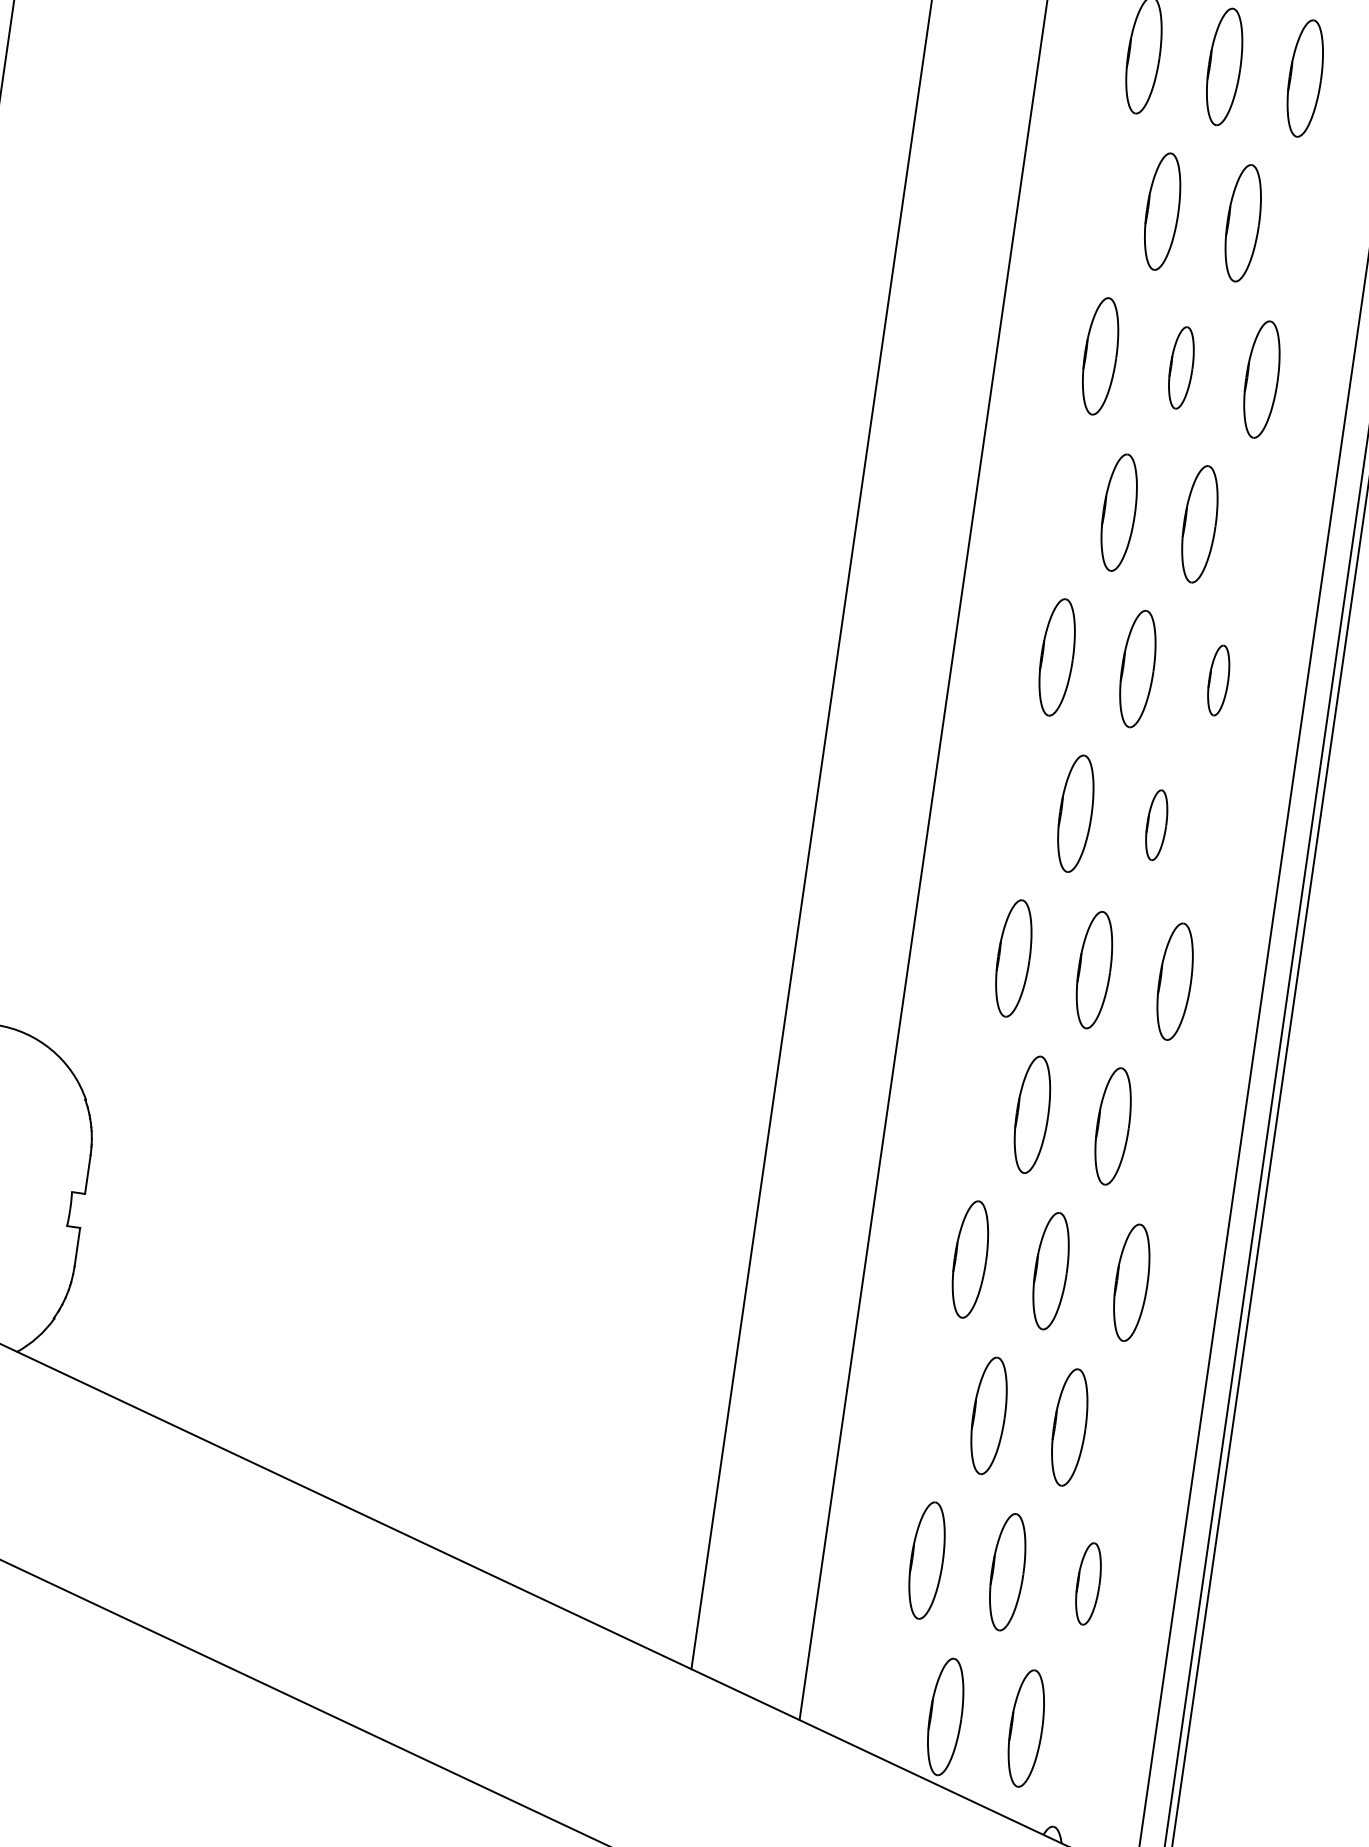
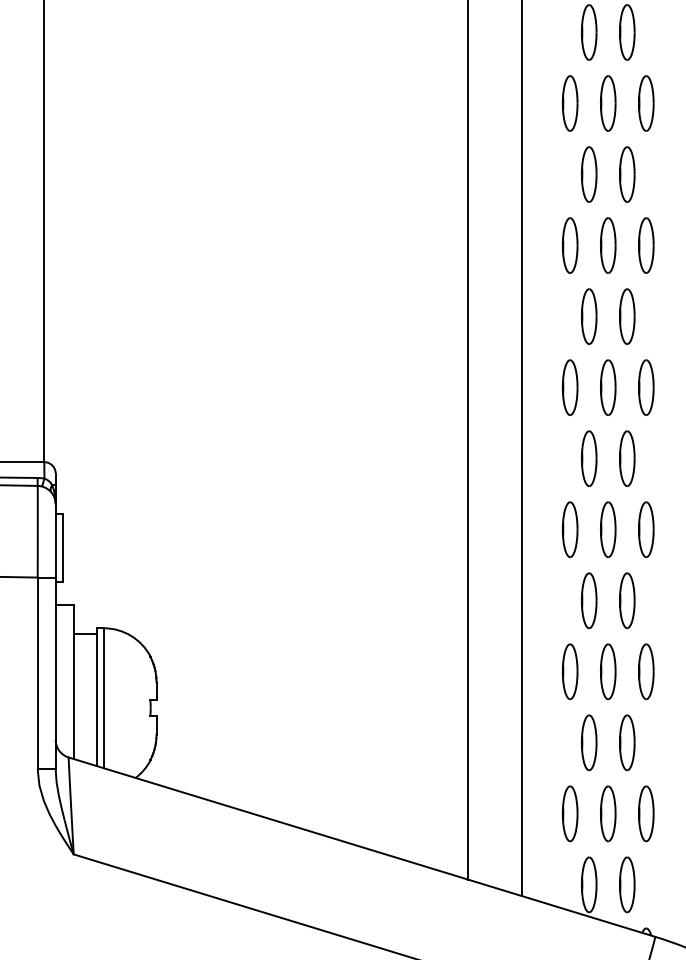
part: (1181, 367) -> (608, 245), size x1.43
part: (1218, 680) -> (646, 387), size x1.67
part: (1157, 825) -> (627, 458), size x1.67
part: (1088, 1583) -> (646, 813), size x1.43

